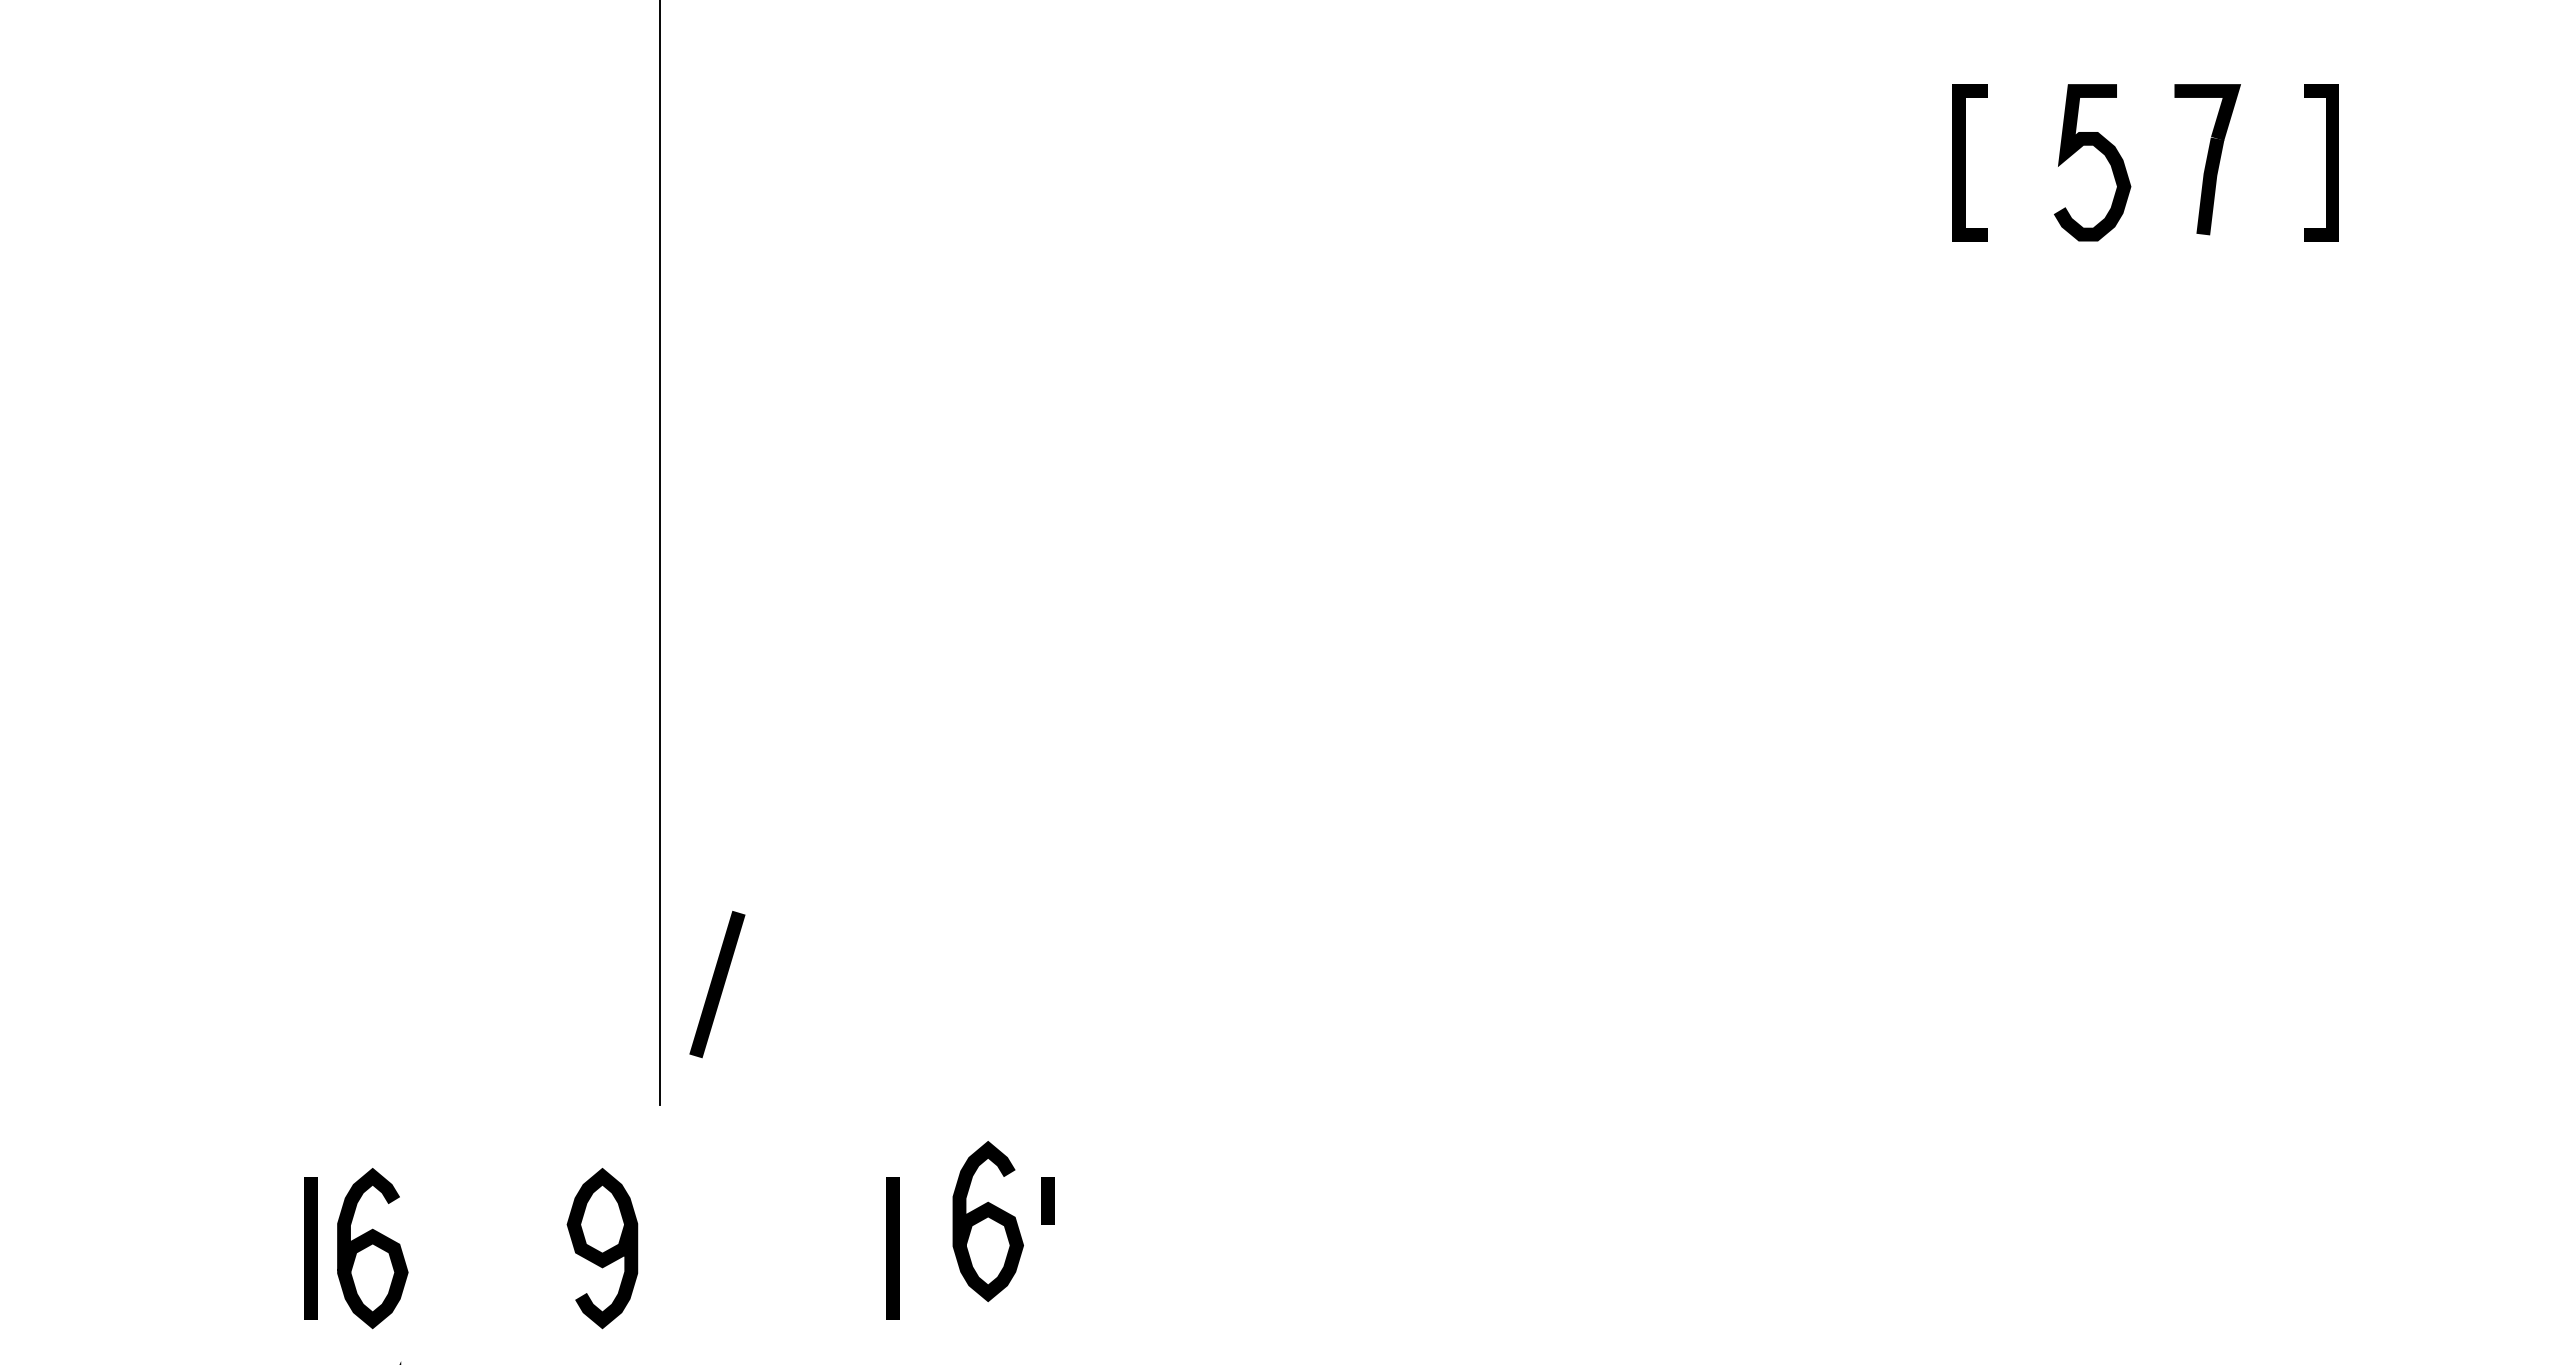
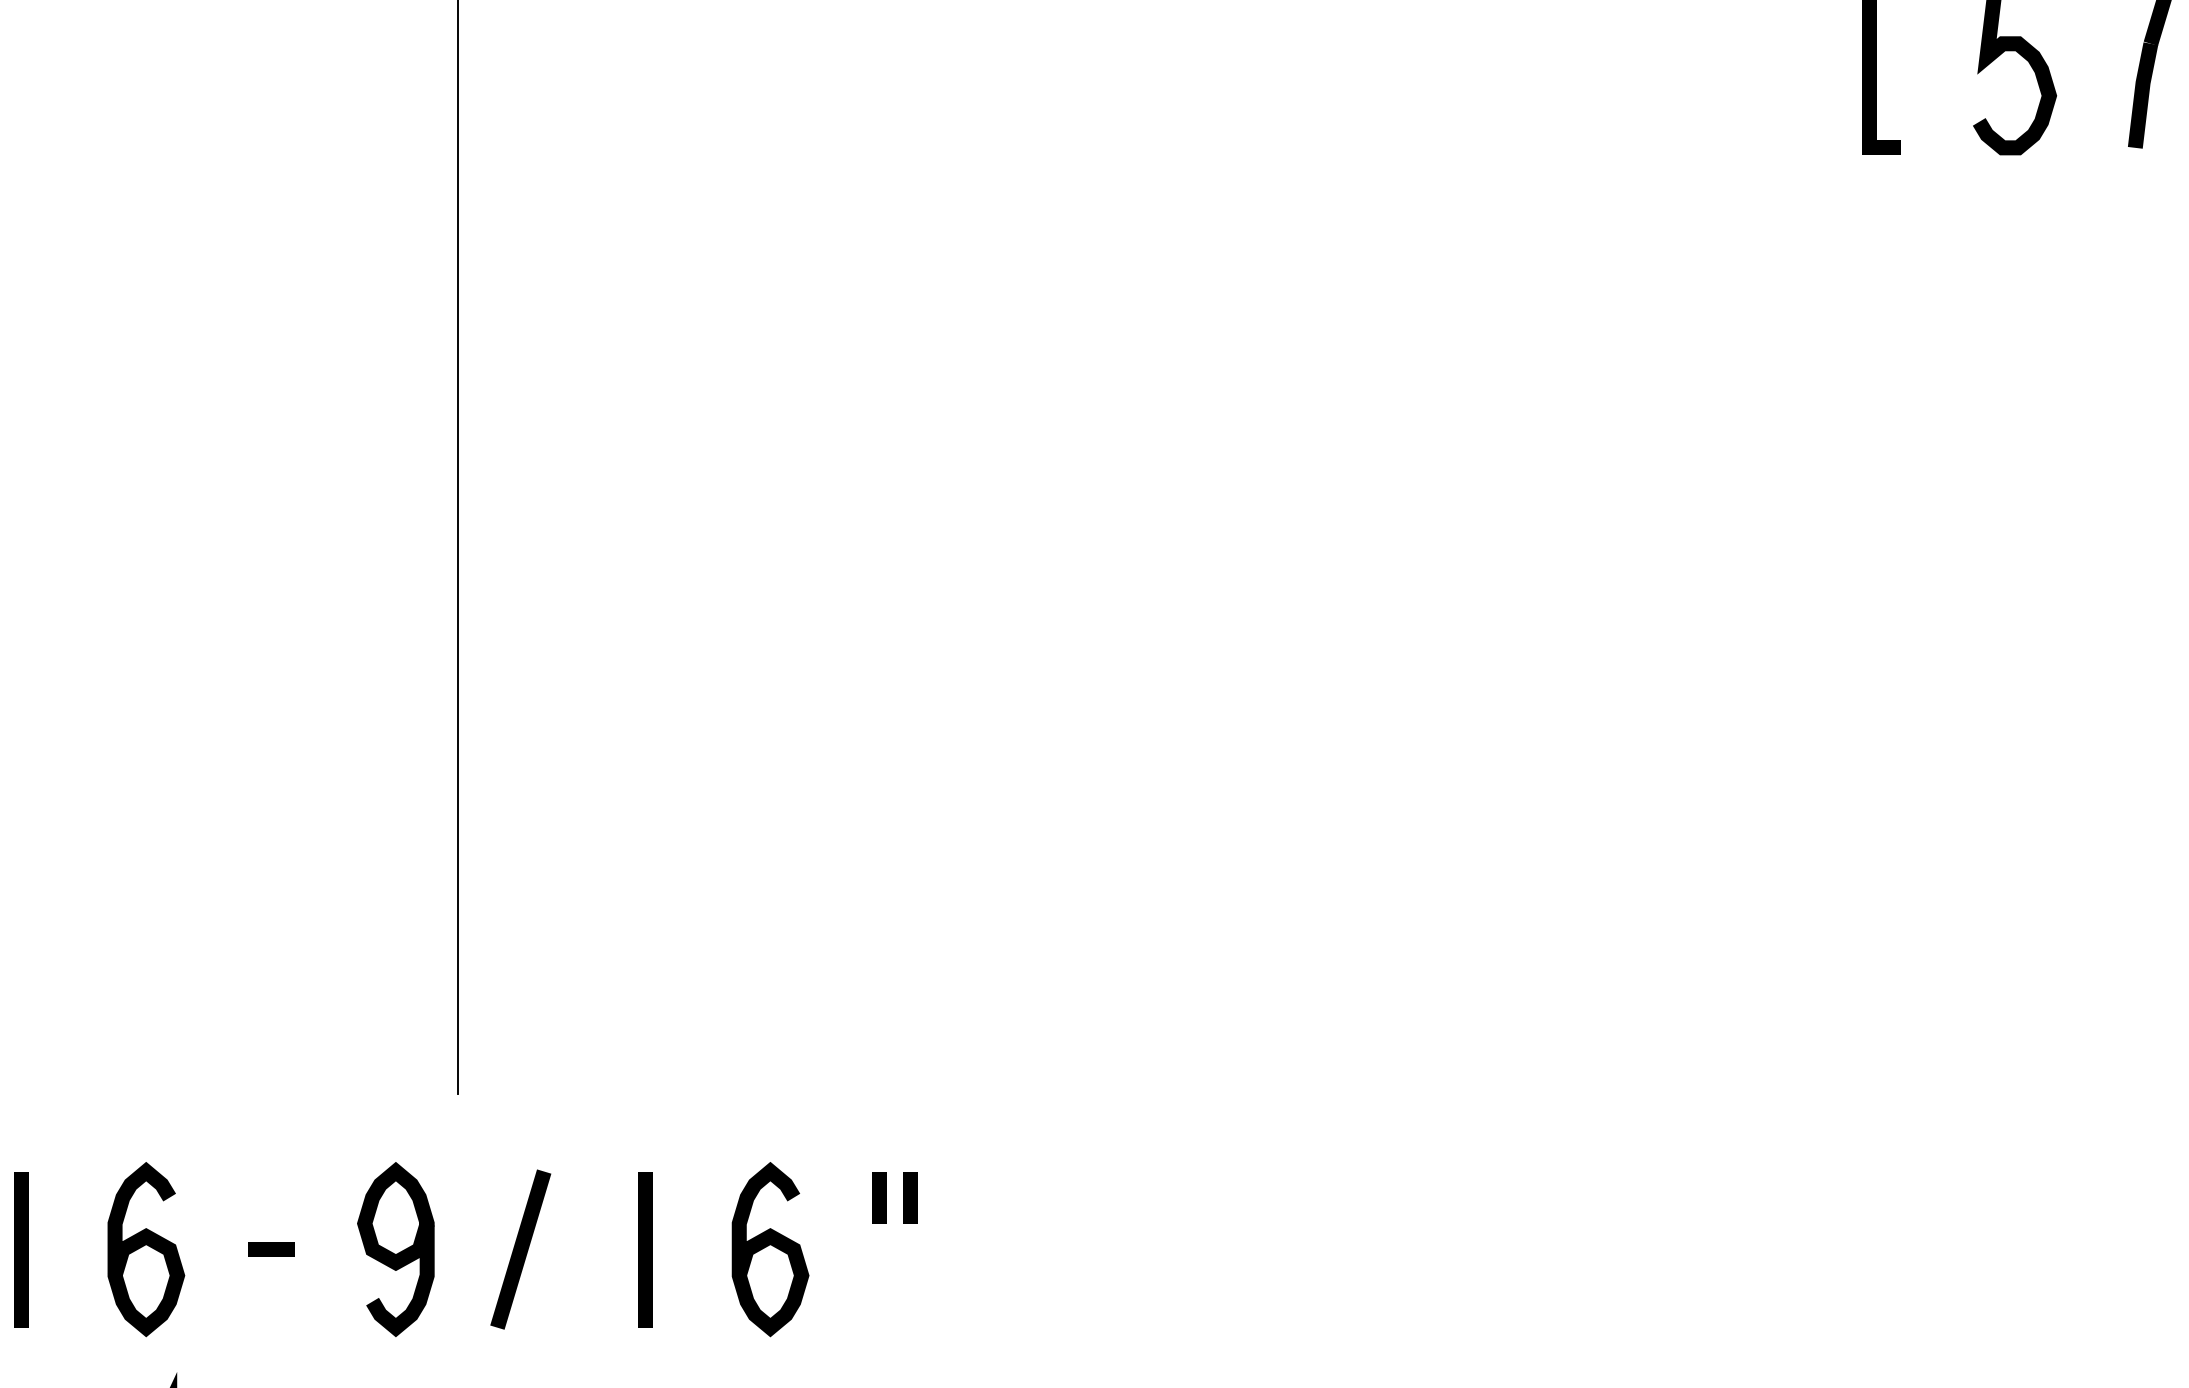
line: (717, 984) -> (520, 1249), moved
line: (1076, 1200) -> (910, 1197), added
curve: (986, 1218) -> (768, 1246), moved
line: (310, 1248) -> (21, 1249), moved
line: (487, 1248) -> (270, 1249), added
line: (892, 1248) -> (644, 1249), moved

